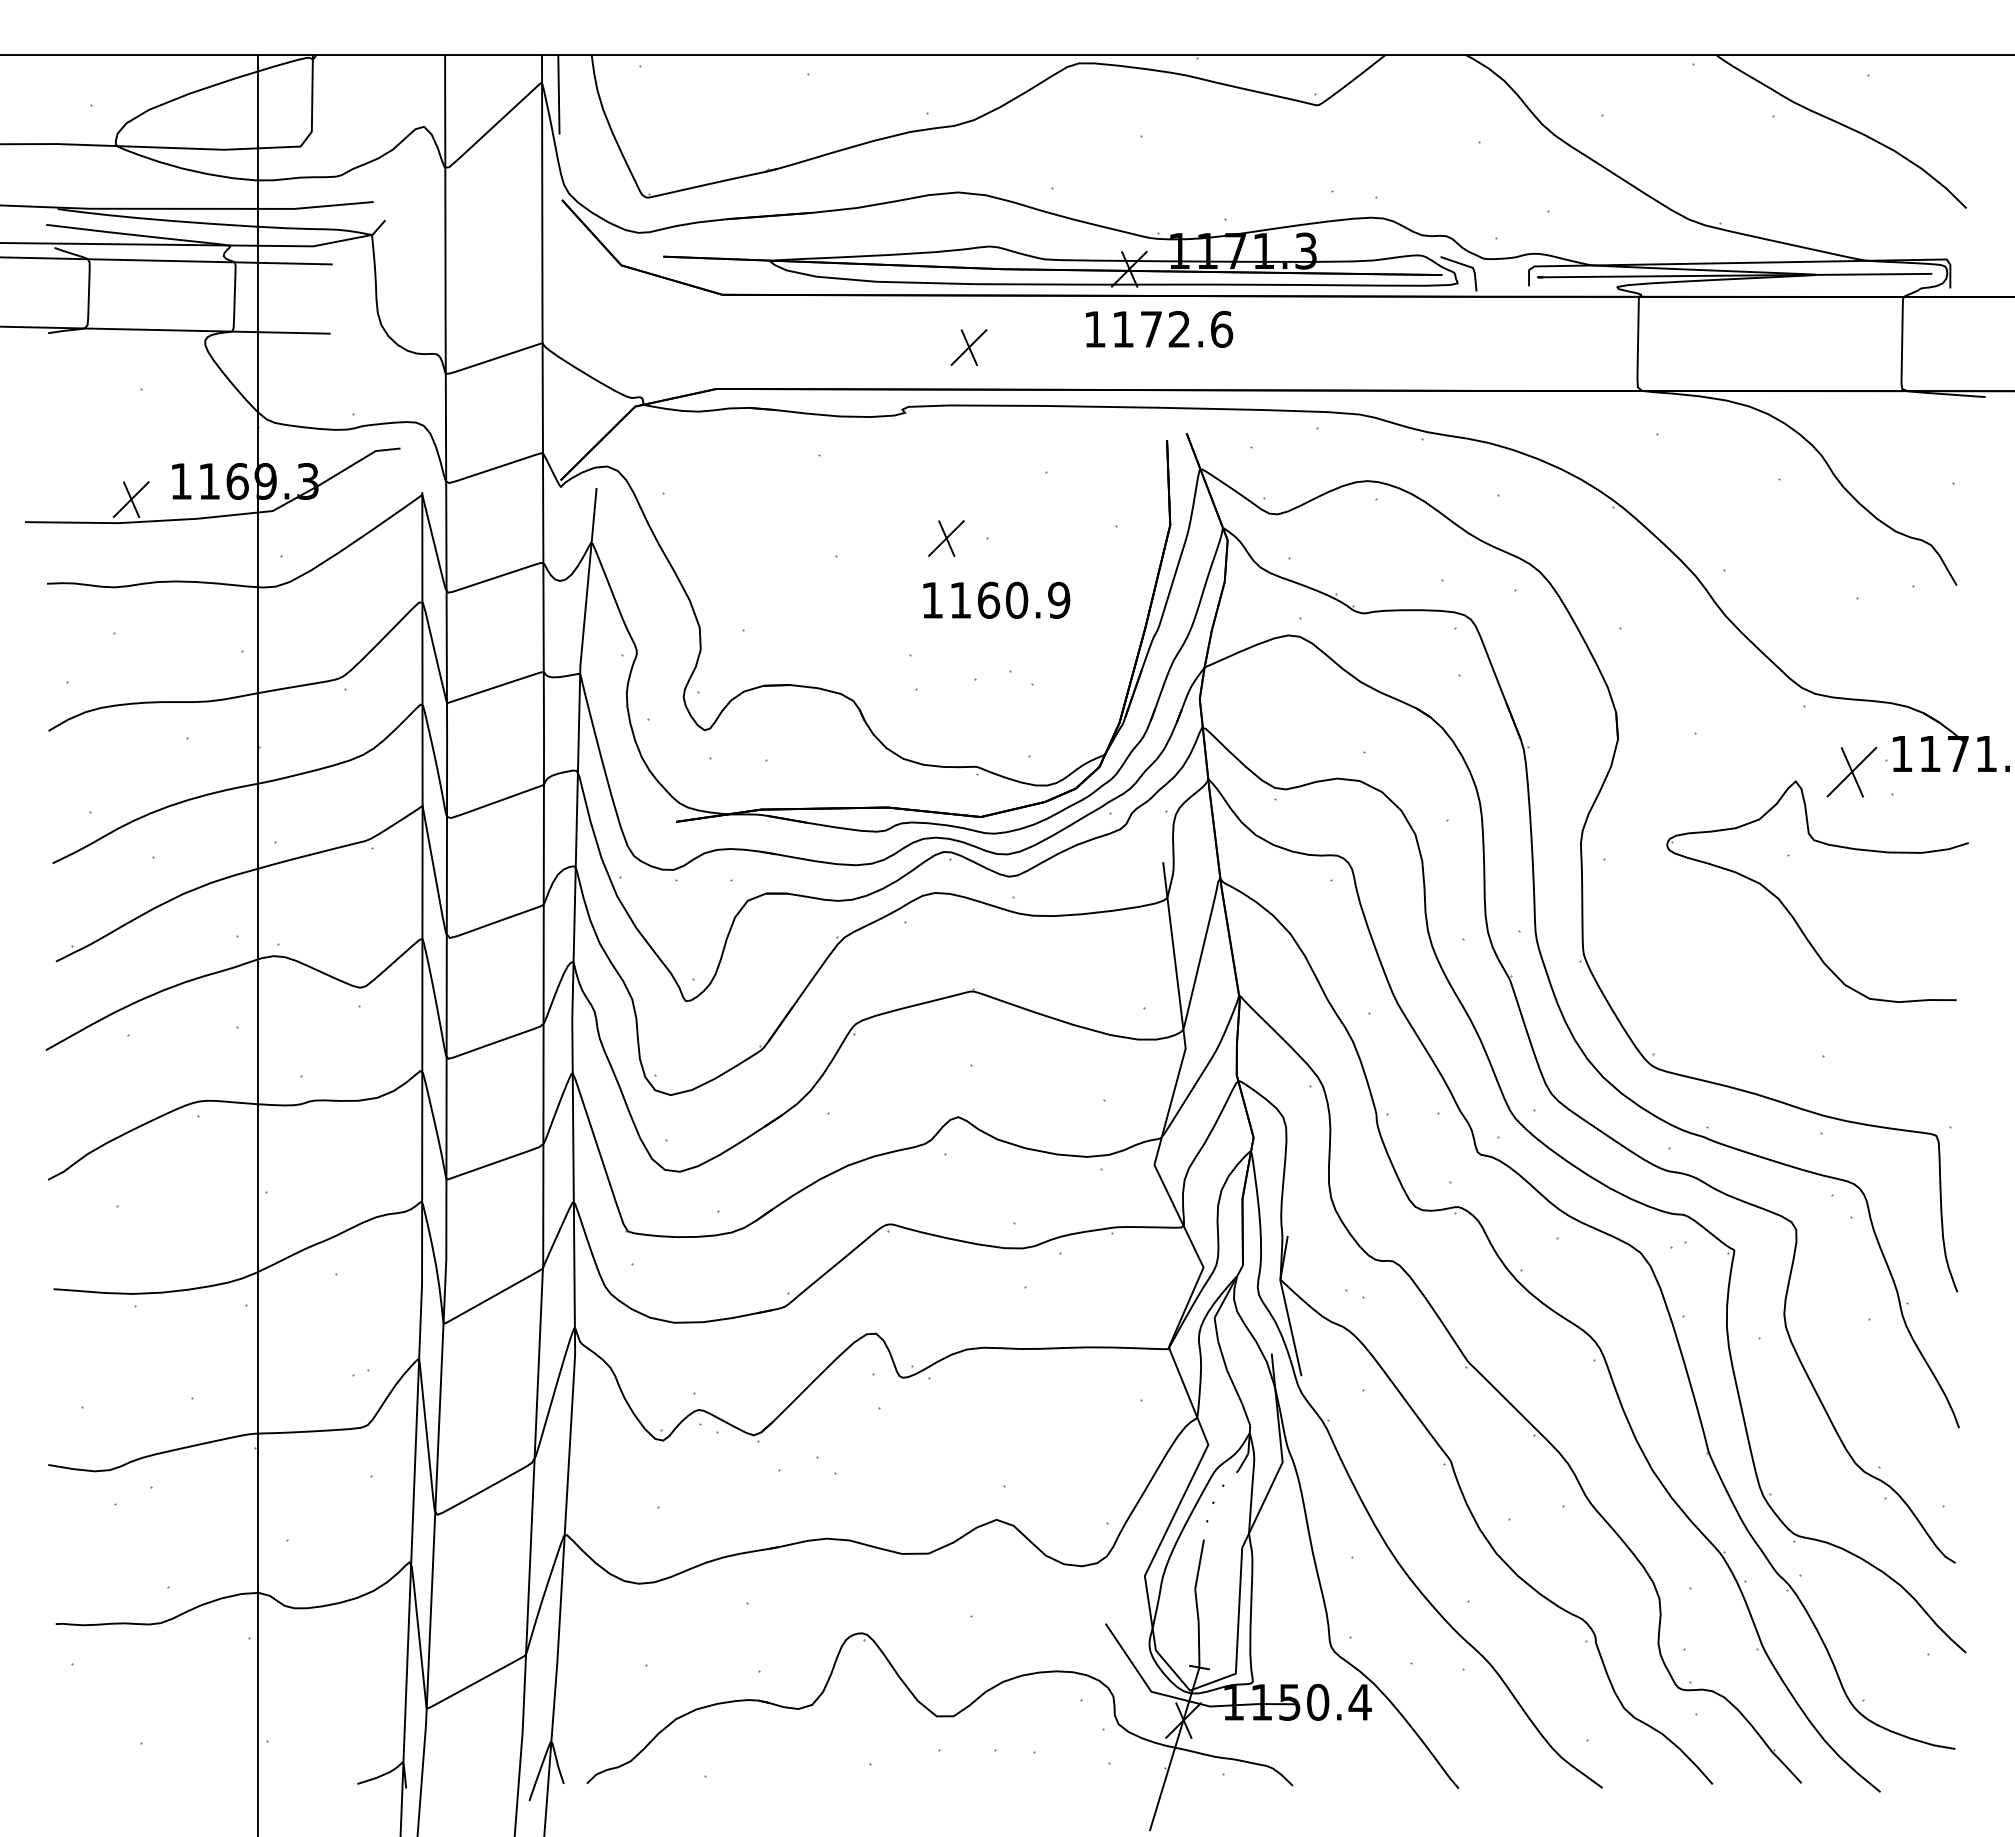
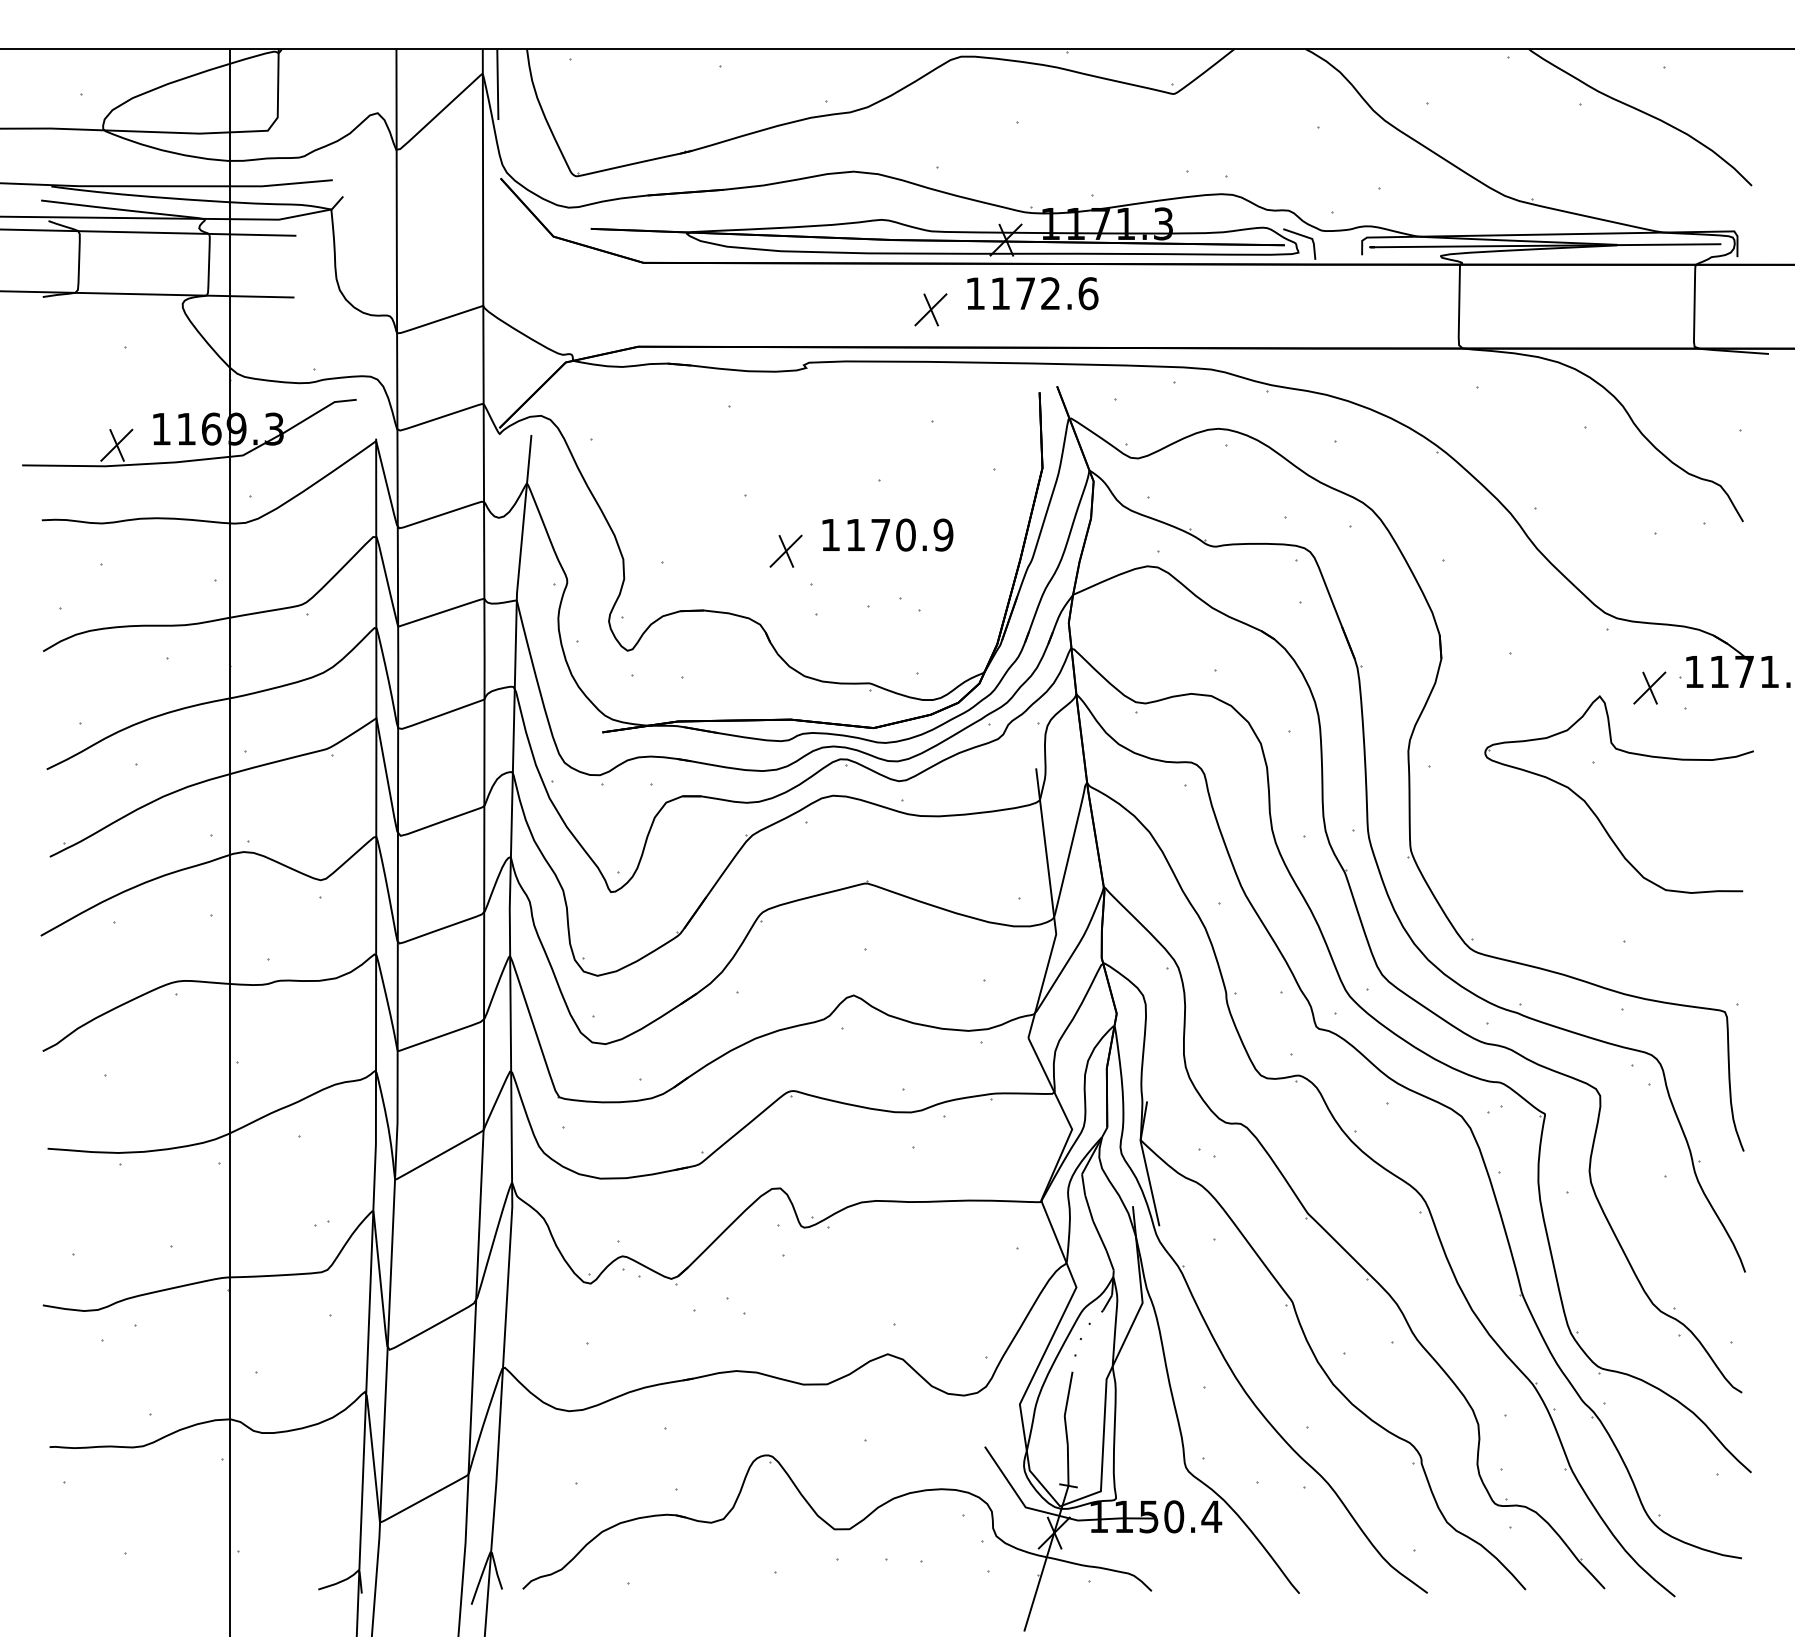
part: (968, 347) -> (930, 309), moved
part: (946, 538) -> (786, 551), moved
text: (989, 599) -> (881, 534), 1160.9 -> 1170.9
part: (1851, 771) -> (1649, 687), size x0.71

